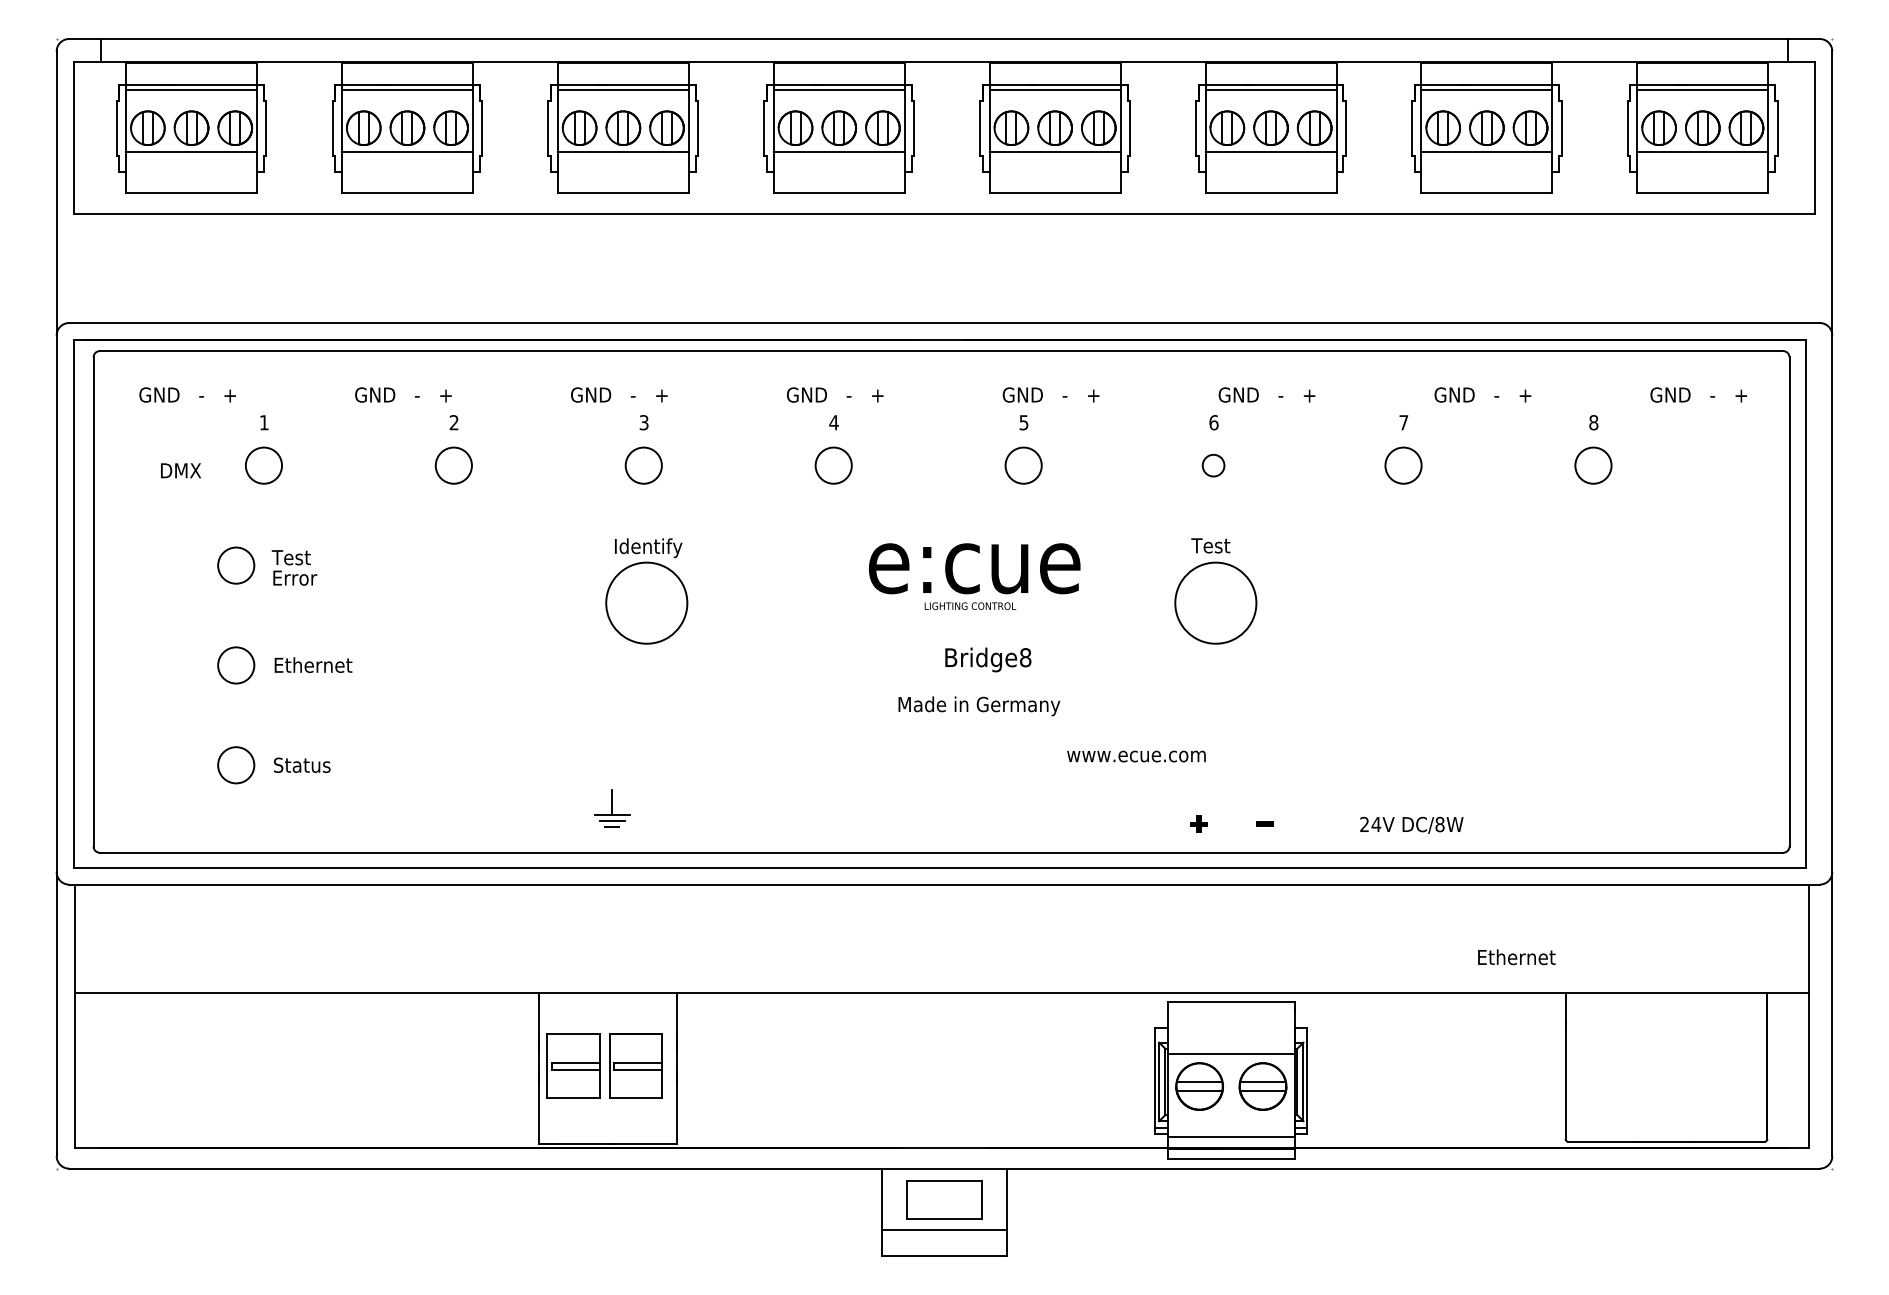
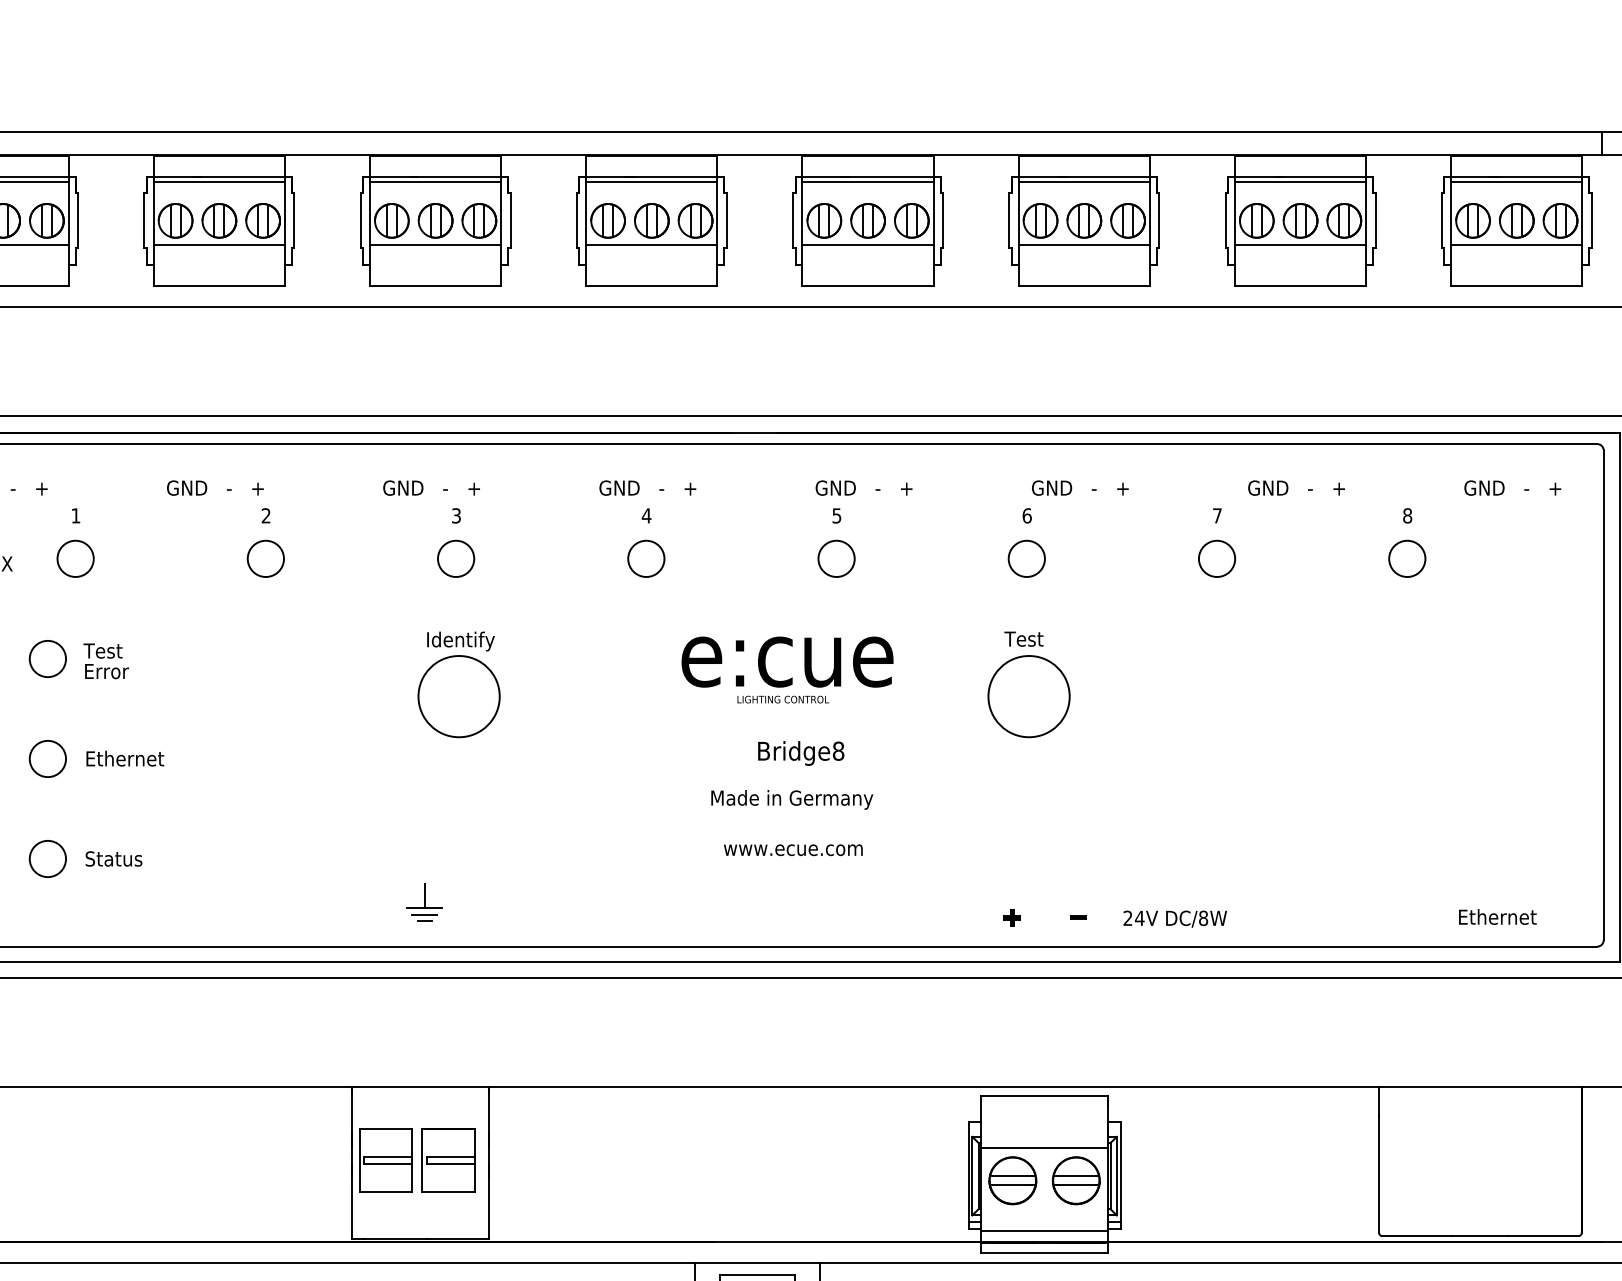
circle: (1213, 465) -> (1026, 558), size x1.67
text: (1136, 756) -> (793, 850), moved
text: (1411, 824) -> (1174, 918), moved
text: (1516, 957) -> (1497, 917), moved

